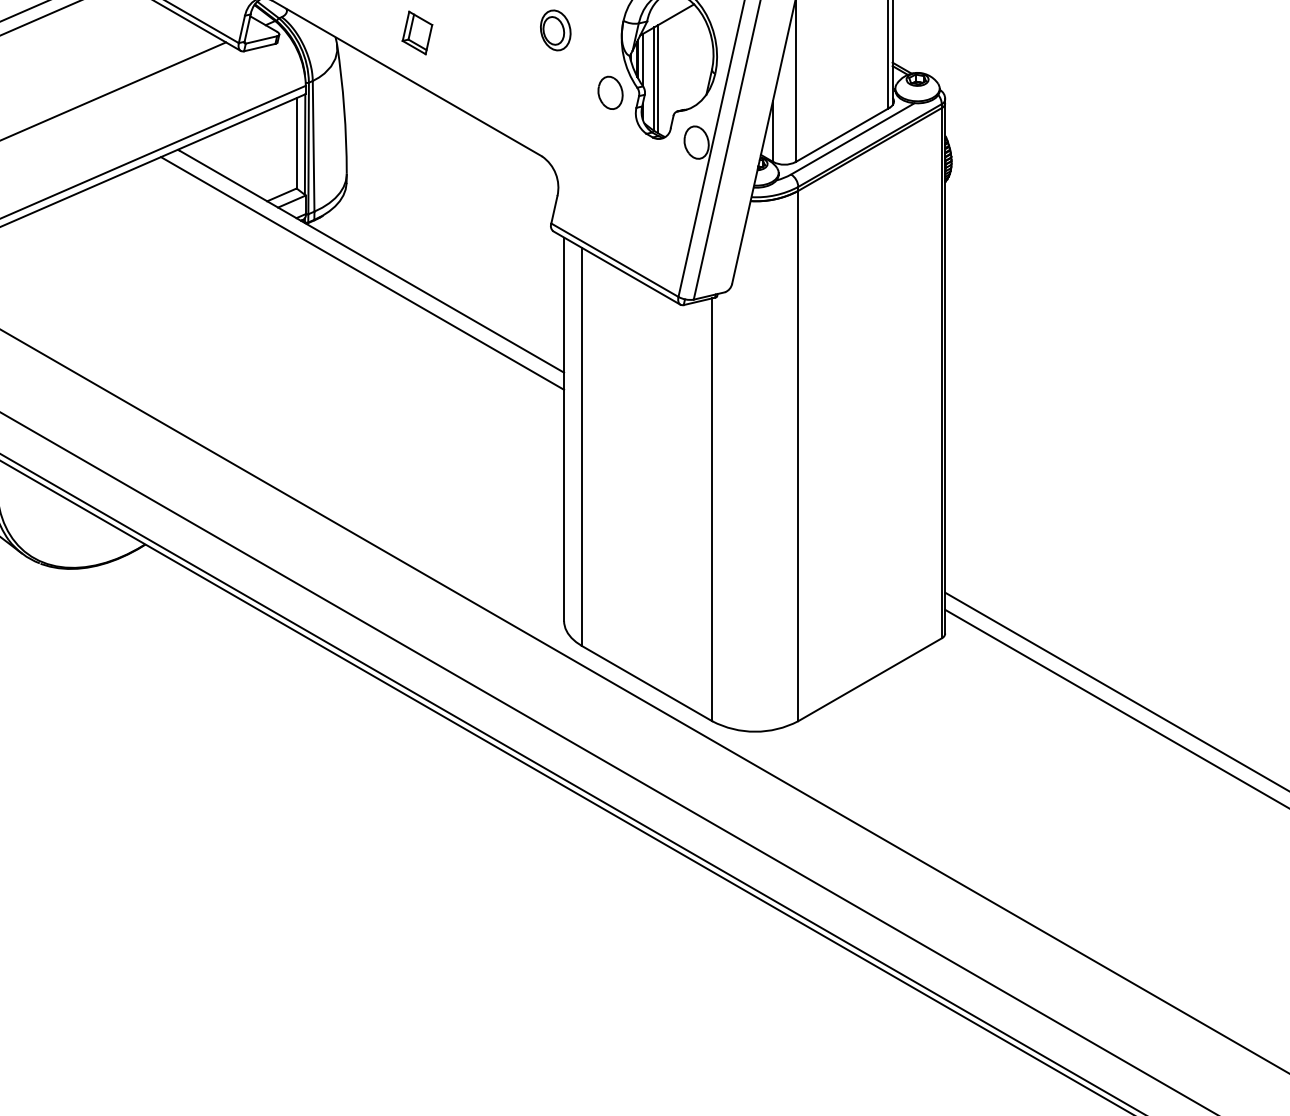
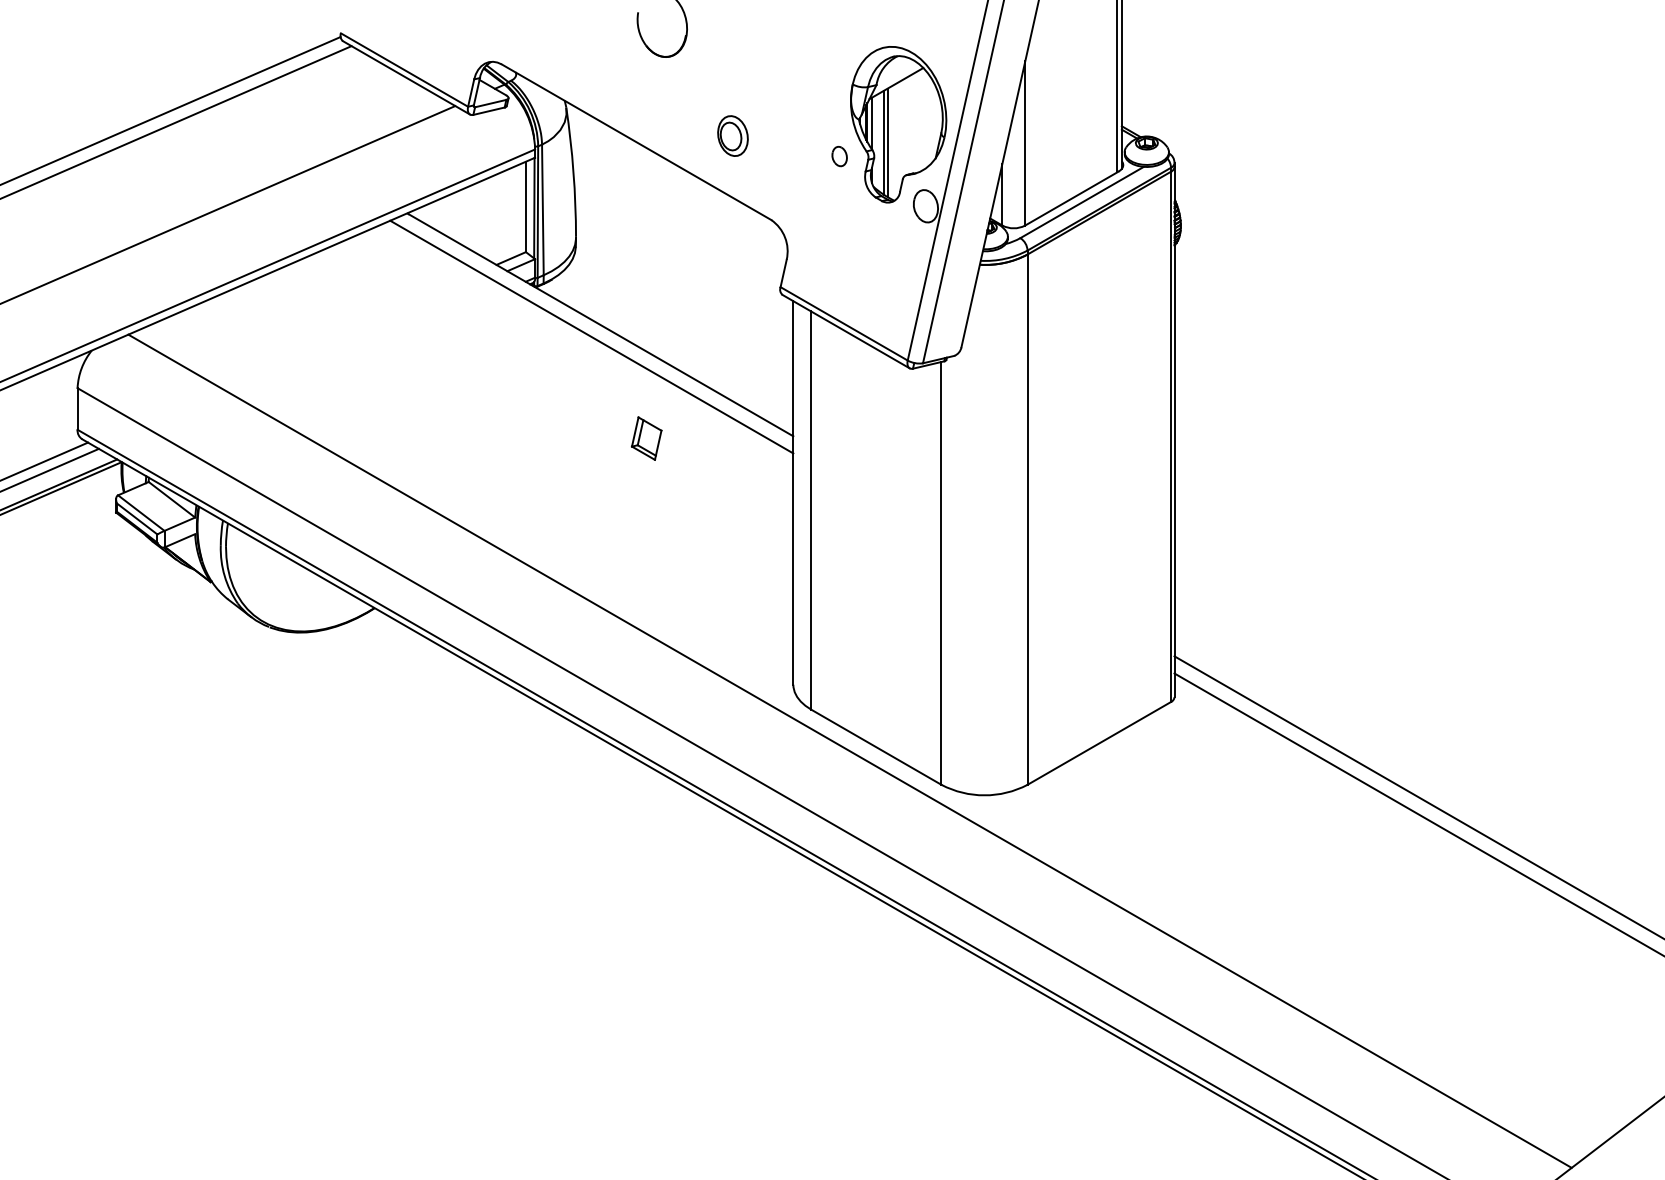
part: (555, 29) -> (732, 135), moved
part: (417, 32) -> (646, 438), moved
part: (610, 92) -> (839, 156), size x0.6

